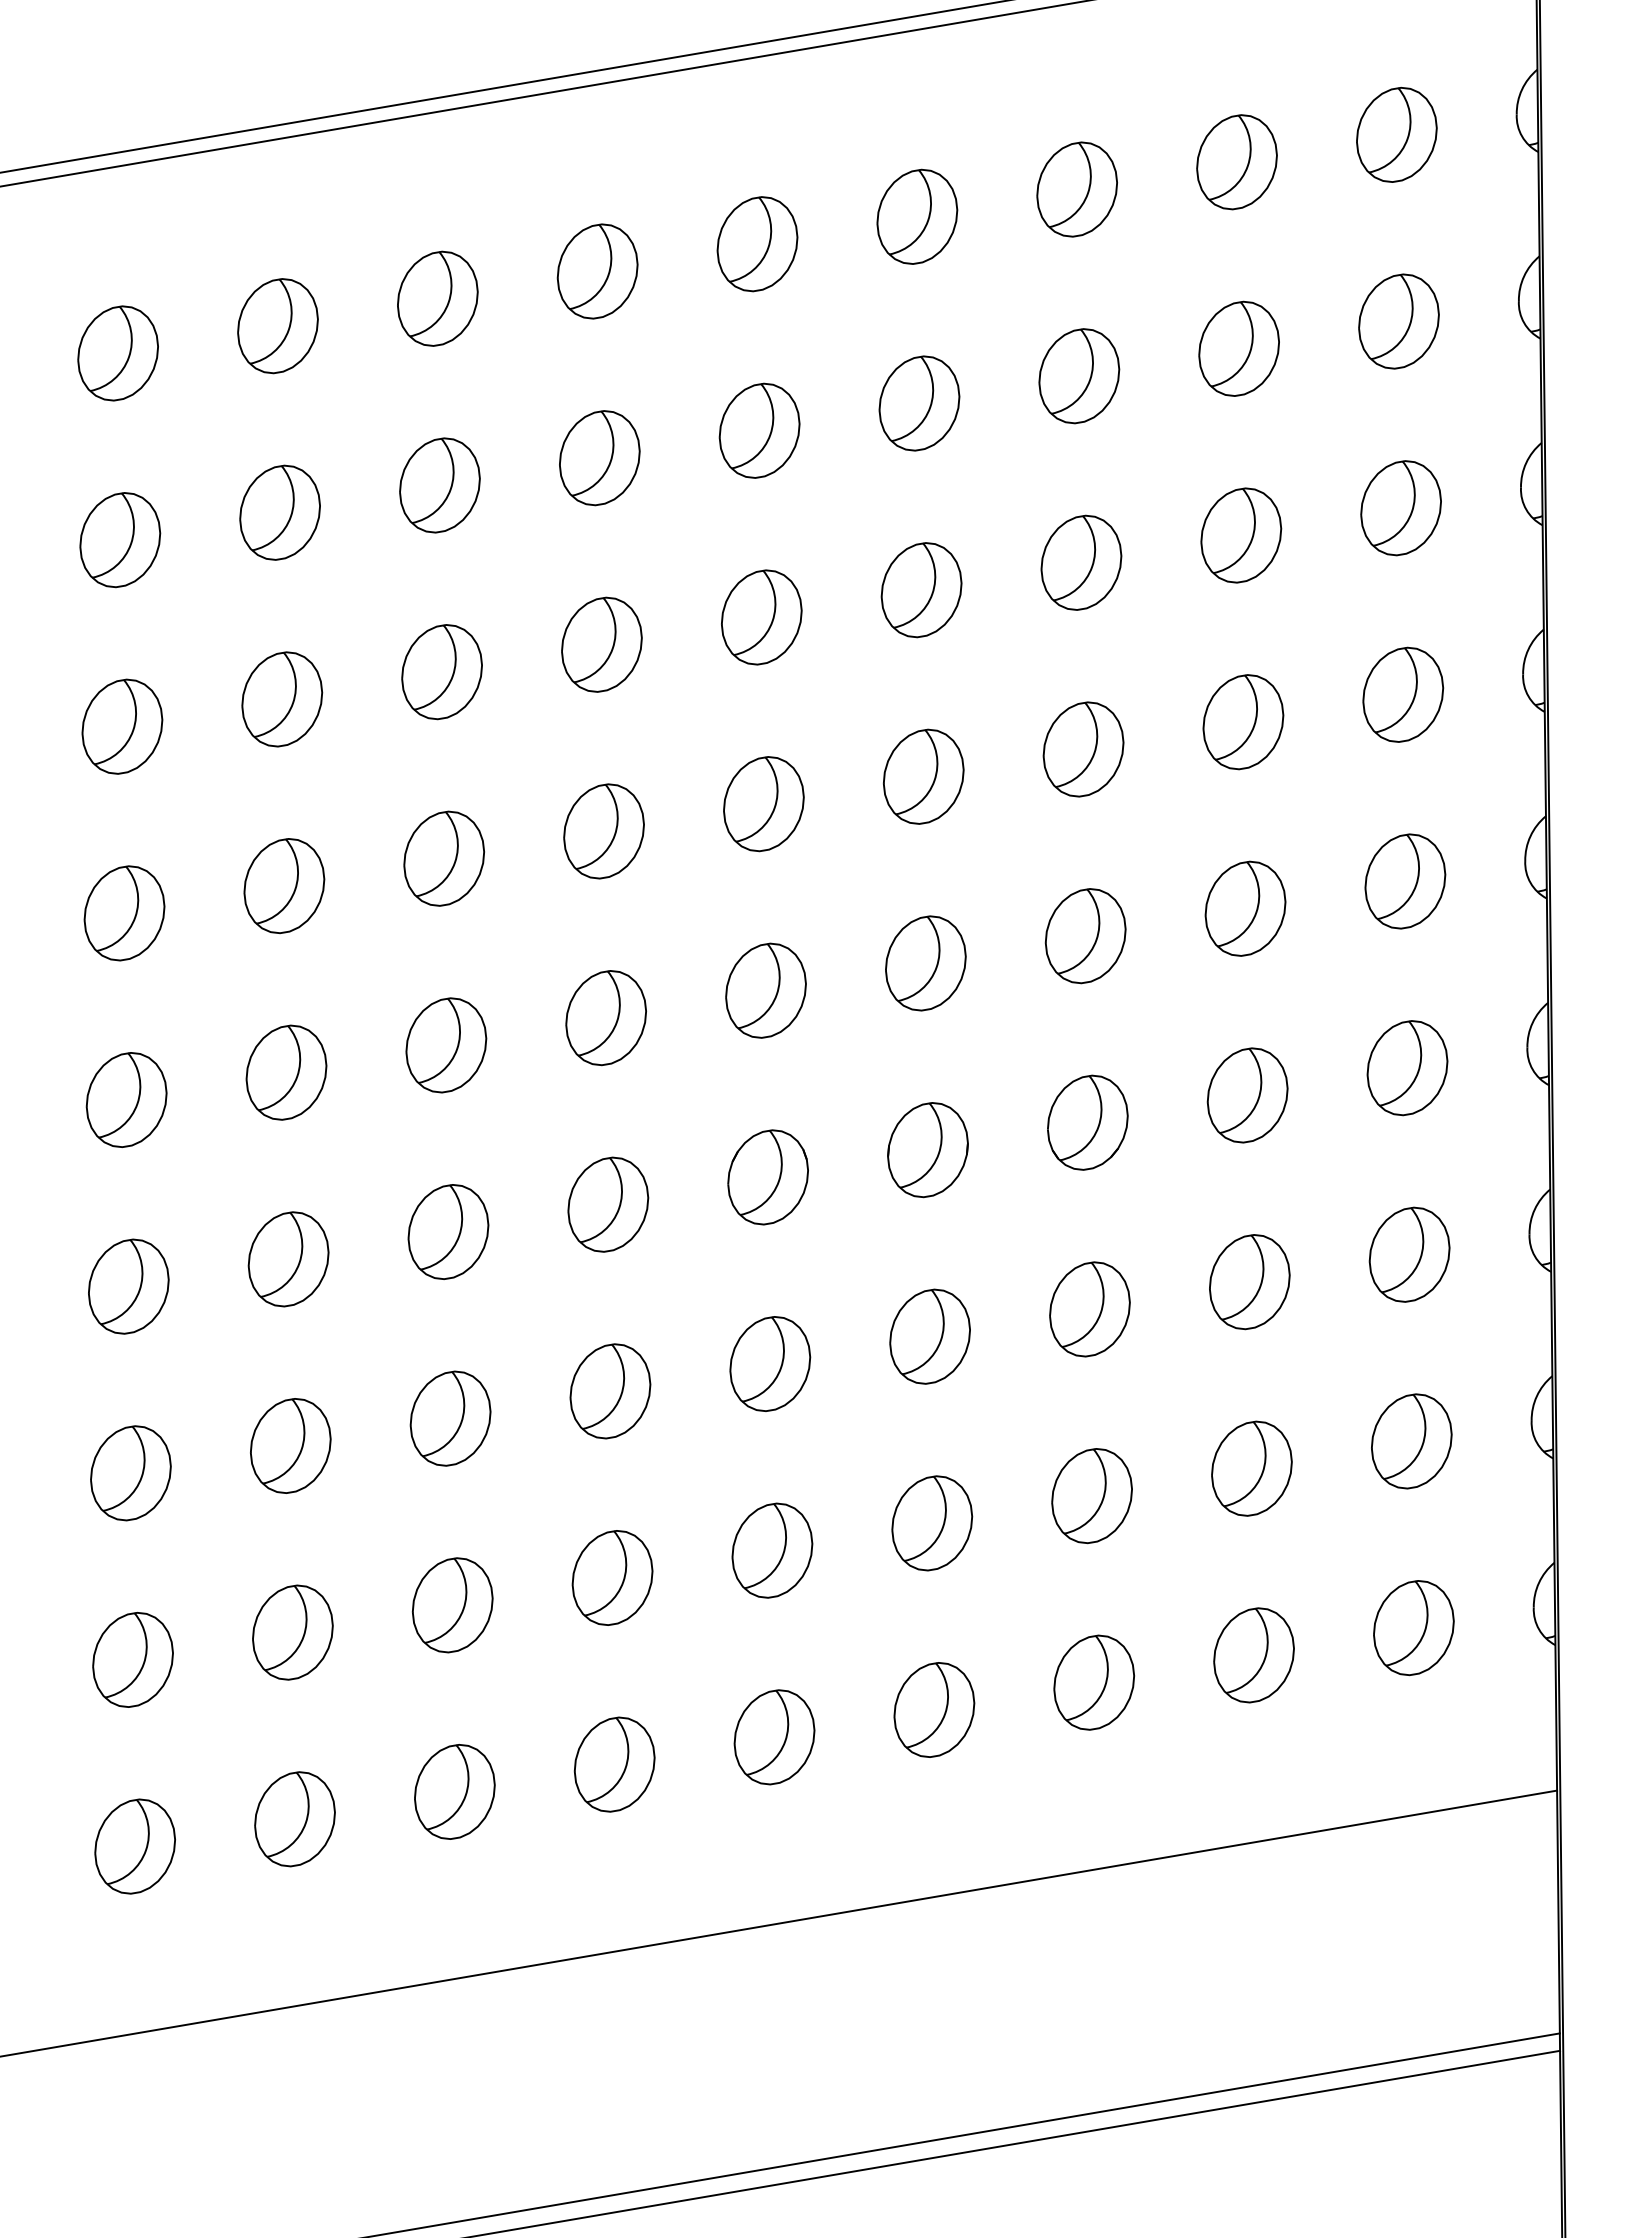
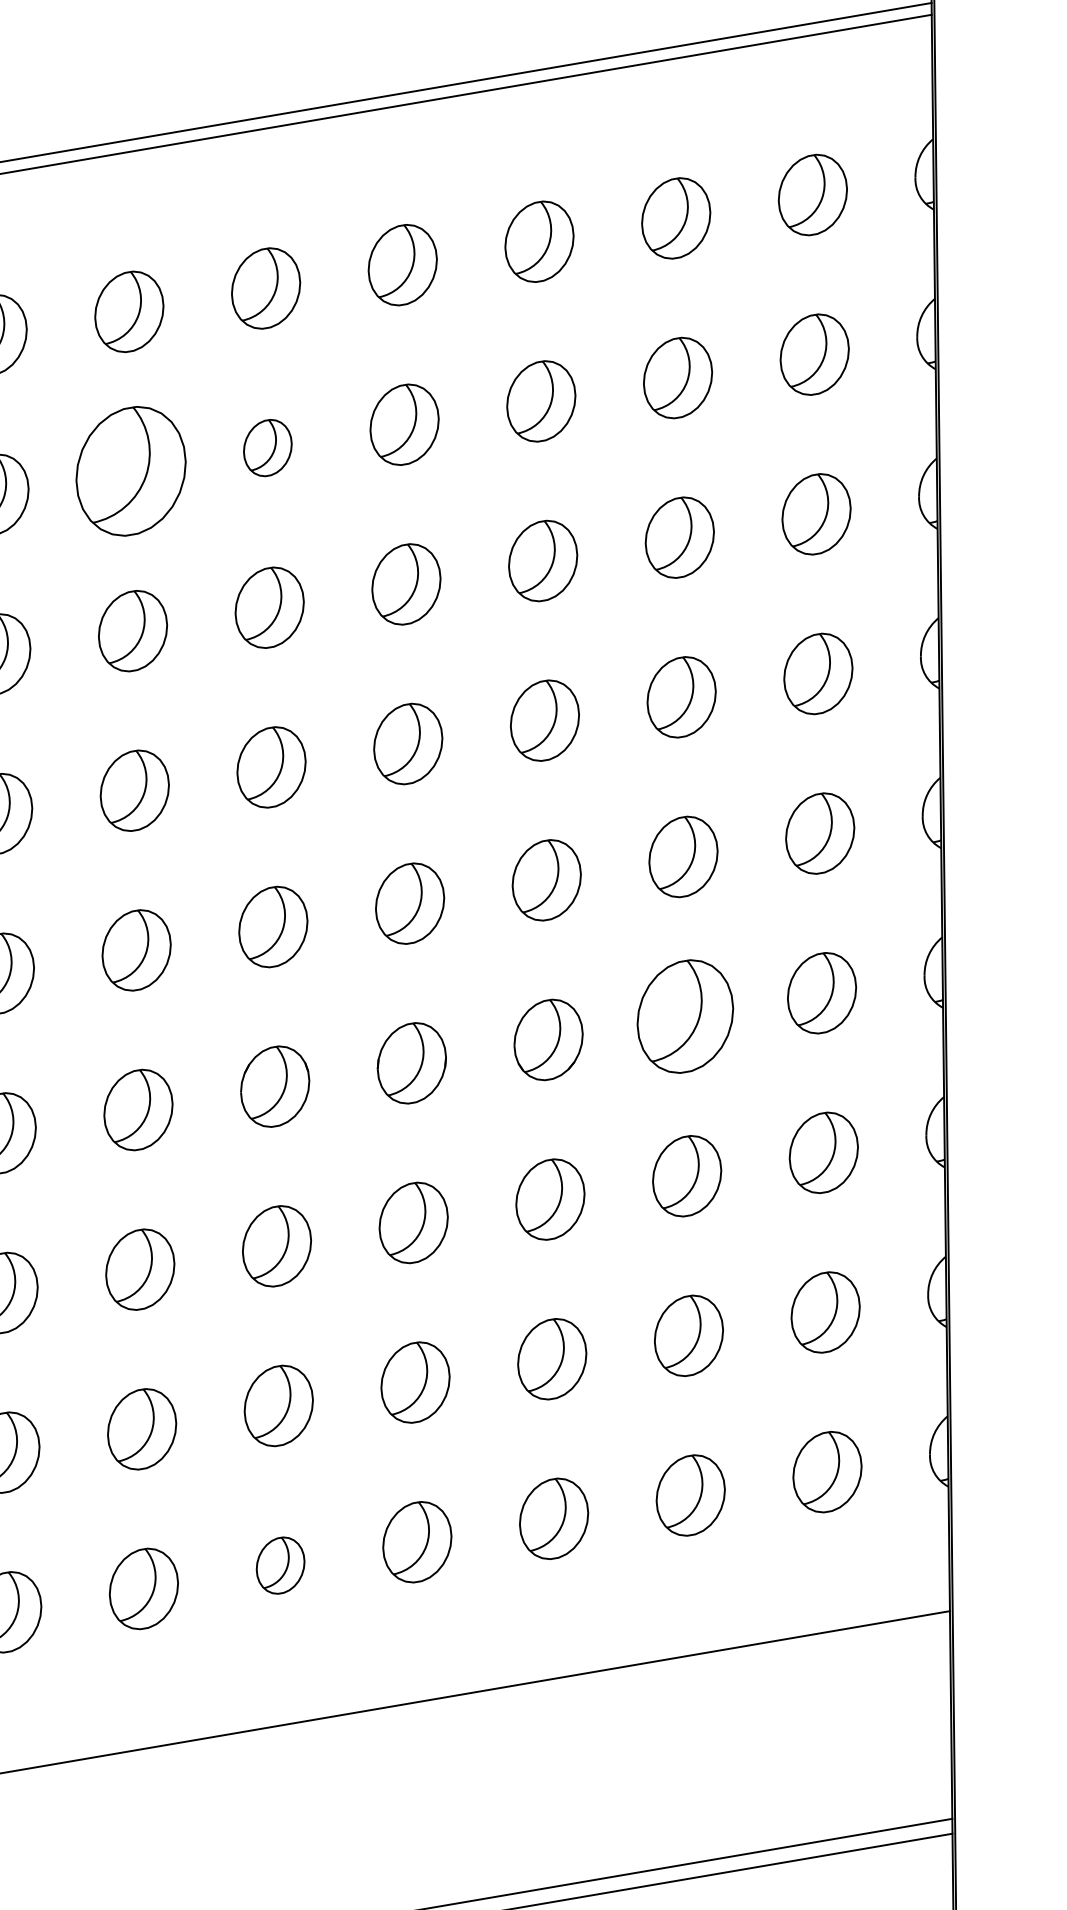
part: (759, 430) -> (267, 447), size x0.7
part: (599, 458) -> (130, 471), size x1.6
part: (1247, 1095) -> (685, 1016), size x1.4
part: (774, 1737) -> (280, 1565), size x0.7

